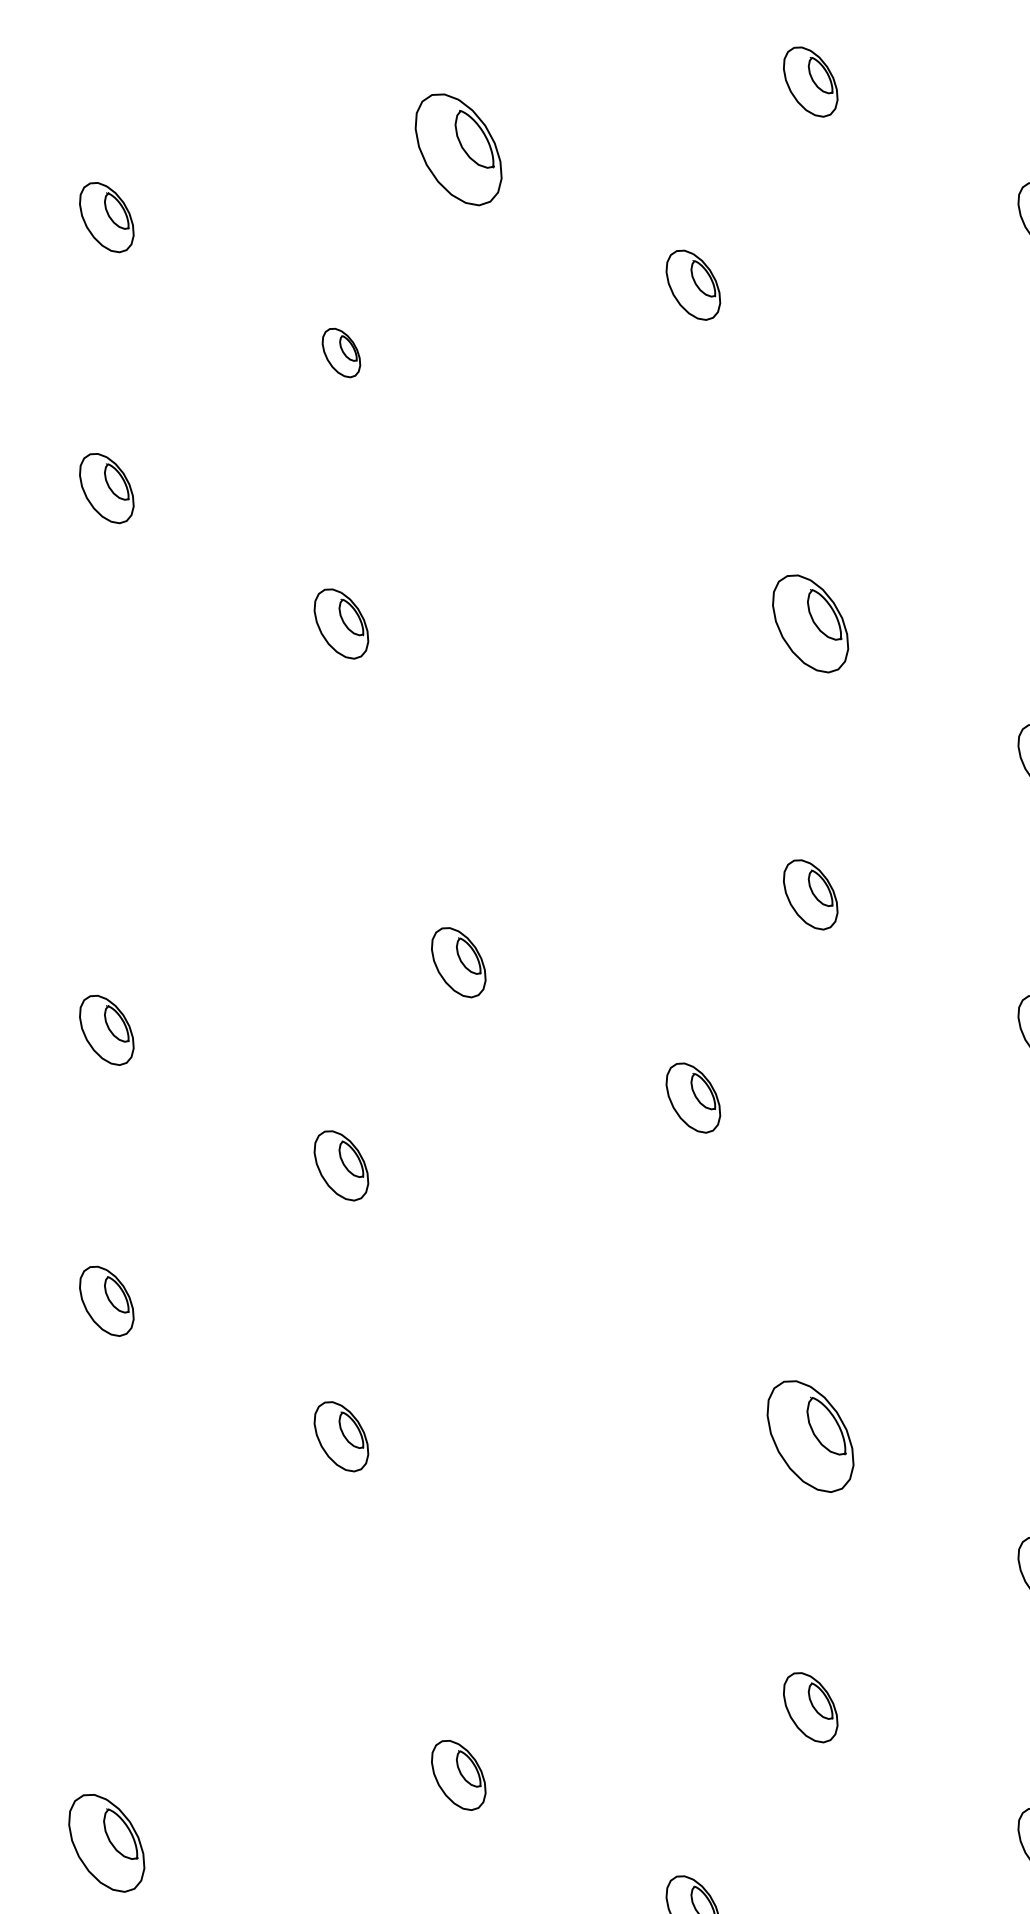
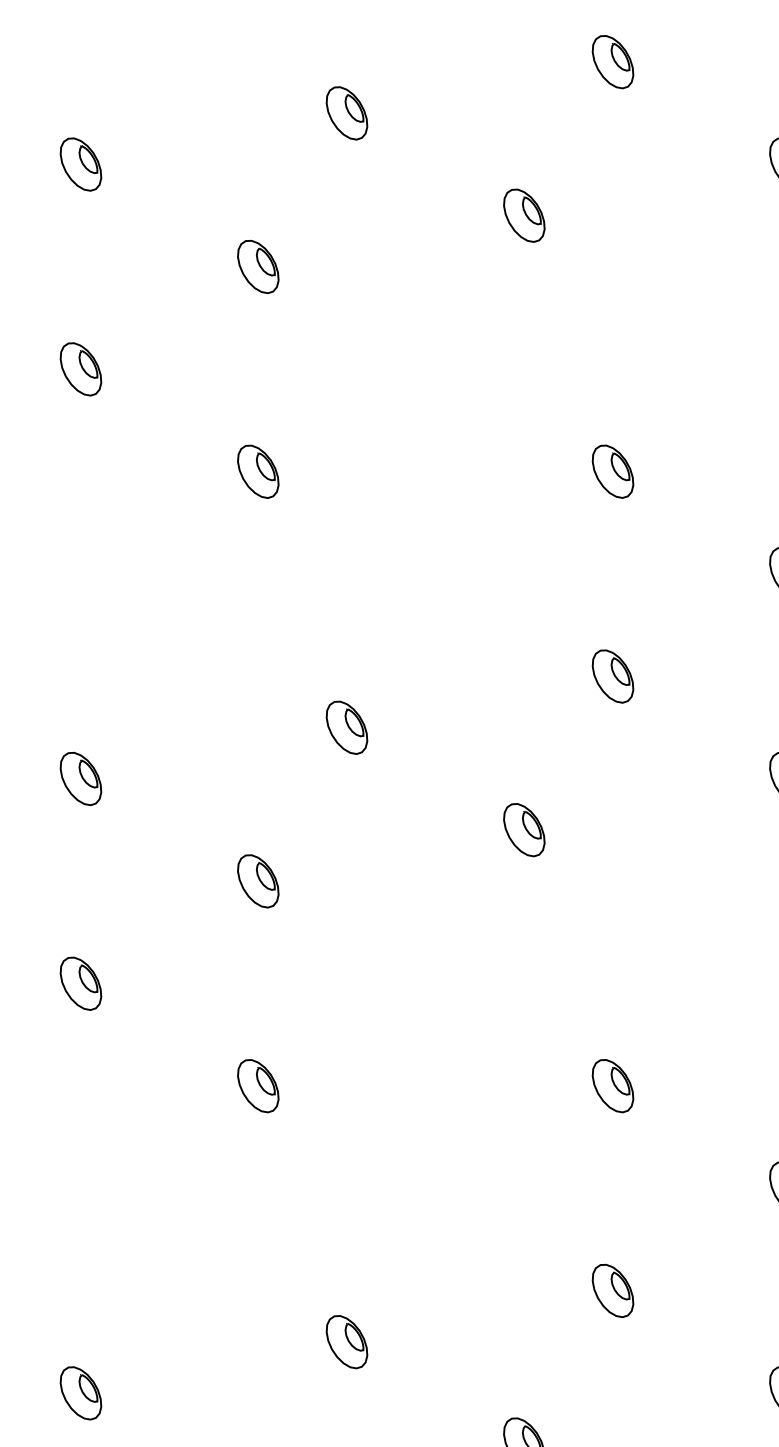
part: (458, 149) -> (346, 113), size x0.62
part: (341, 352) -> (258, 266), size x1.43
part: (810, 623) -> (612, 471), size x0.71
part: (810, 1436) -> (612, 1085), size x0.62
part: (106, 1842) -> (80, 1392), size x0.71

